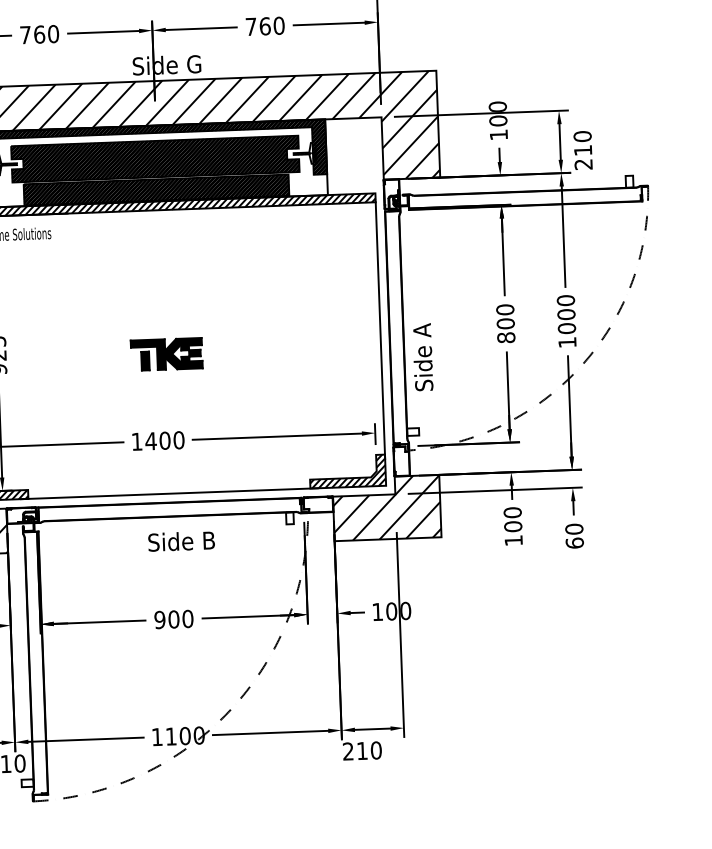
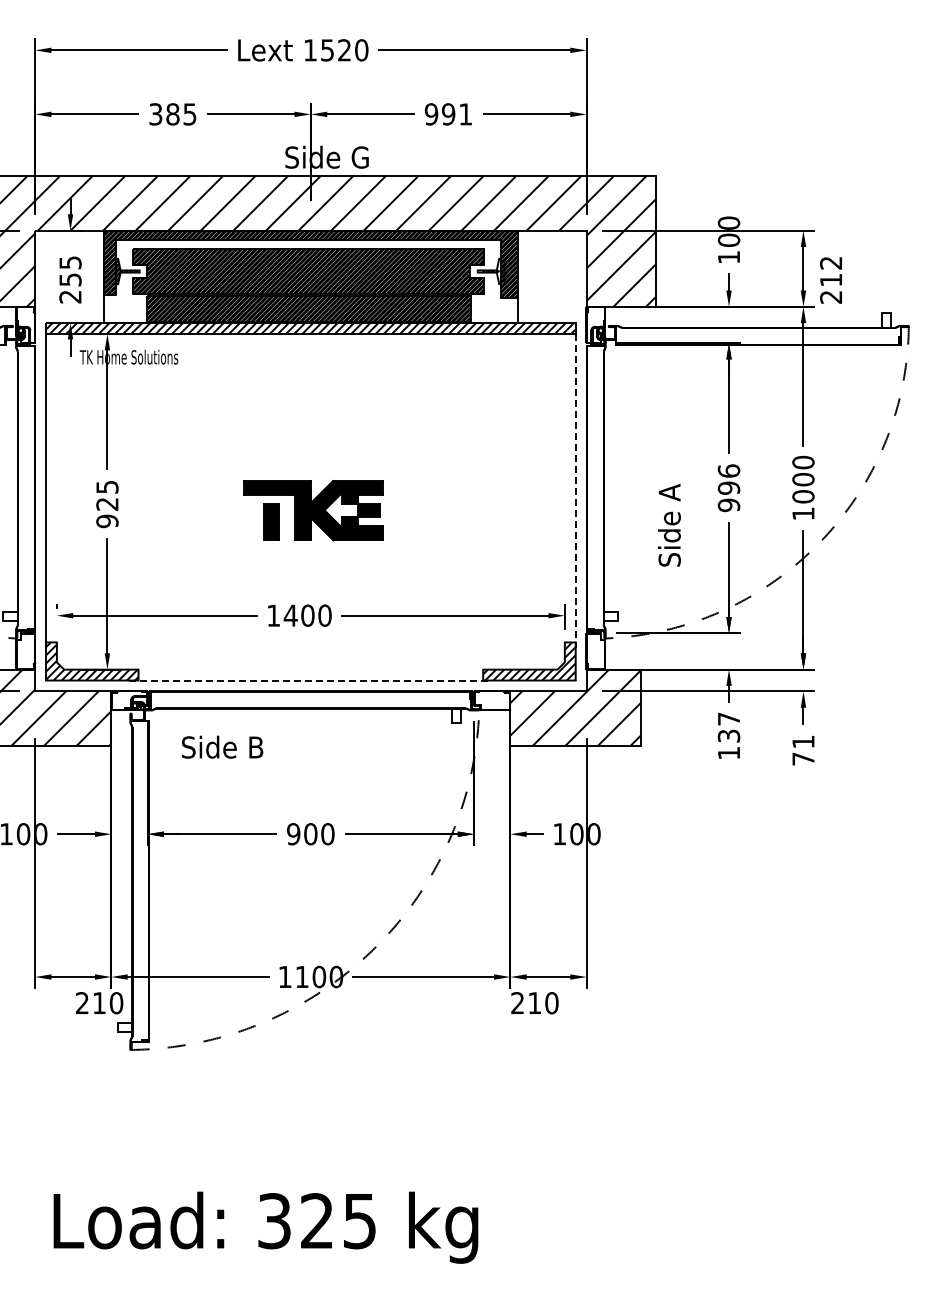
text: (265, 26) -> (448, 114), 760 -> 991
text: (39, 34) -> (172, 114), 760 -> 385
text: (582, 136) -> (831, 262), 210 -> 212
text: (505, 324) -> (728, 488), 800 -> 996
line: (380, 330) -> (575, 490), solid -> dashed
part: (166, 353) -> (313, 509), size x1.6
text: (423, 357) -> (669, 525), moved
line: (169, 493) -> (311, 680), solid -> dashed
text: (512, 519) -> (728, 727), 100 -> 137
text: (574, 536) -> (803, 750), 60 -> 71
text: (181, 540) -> (222, 746), moved

